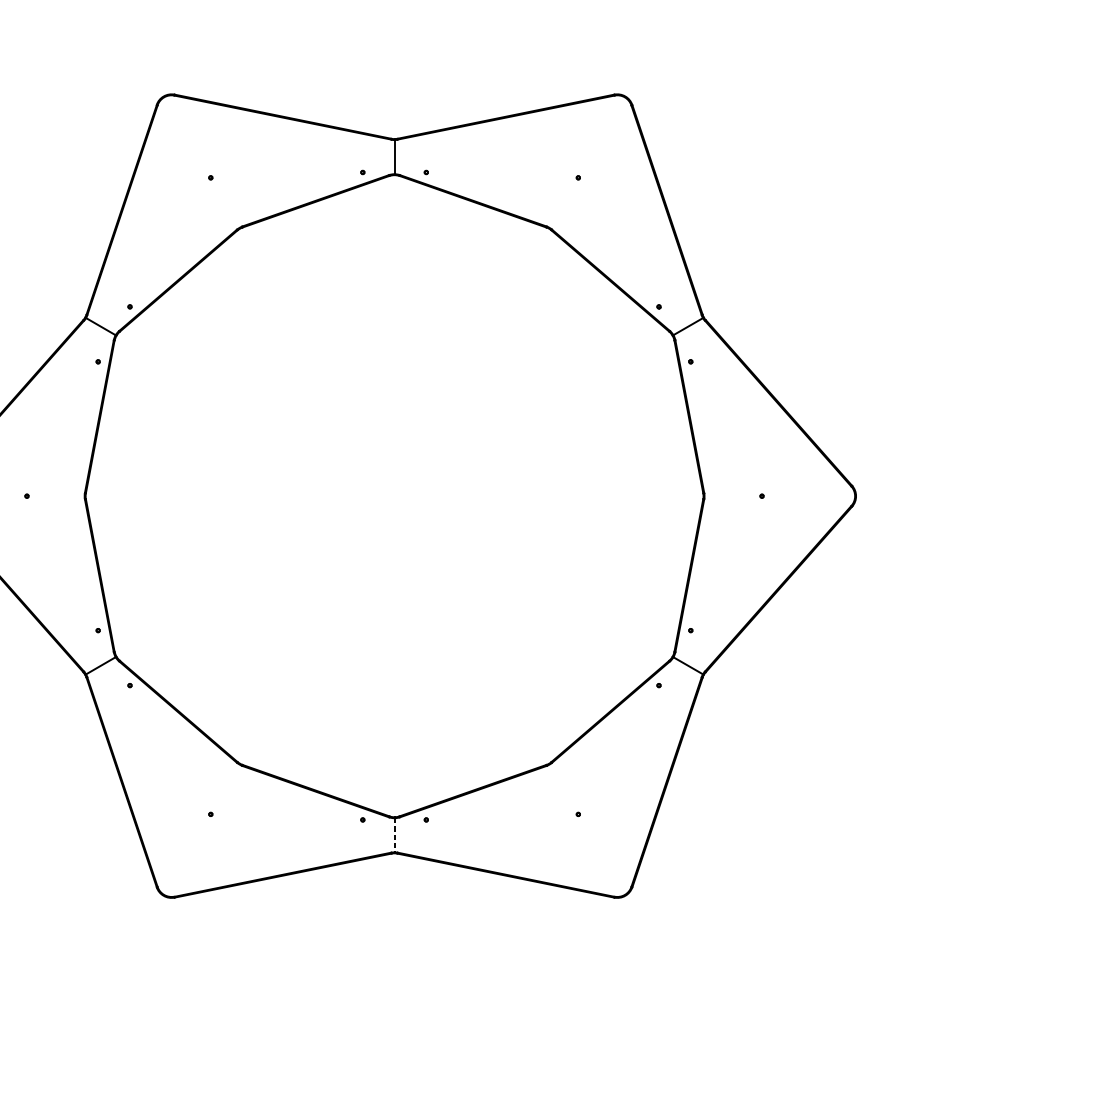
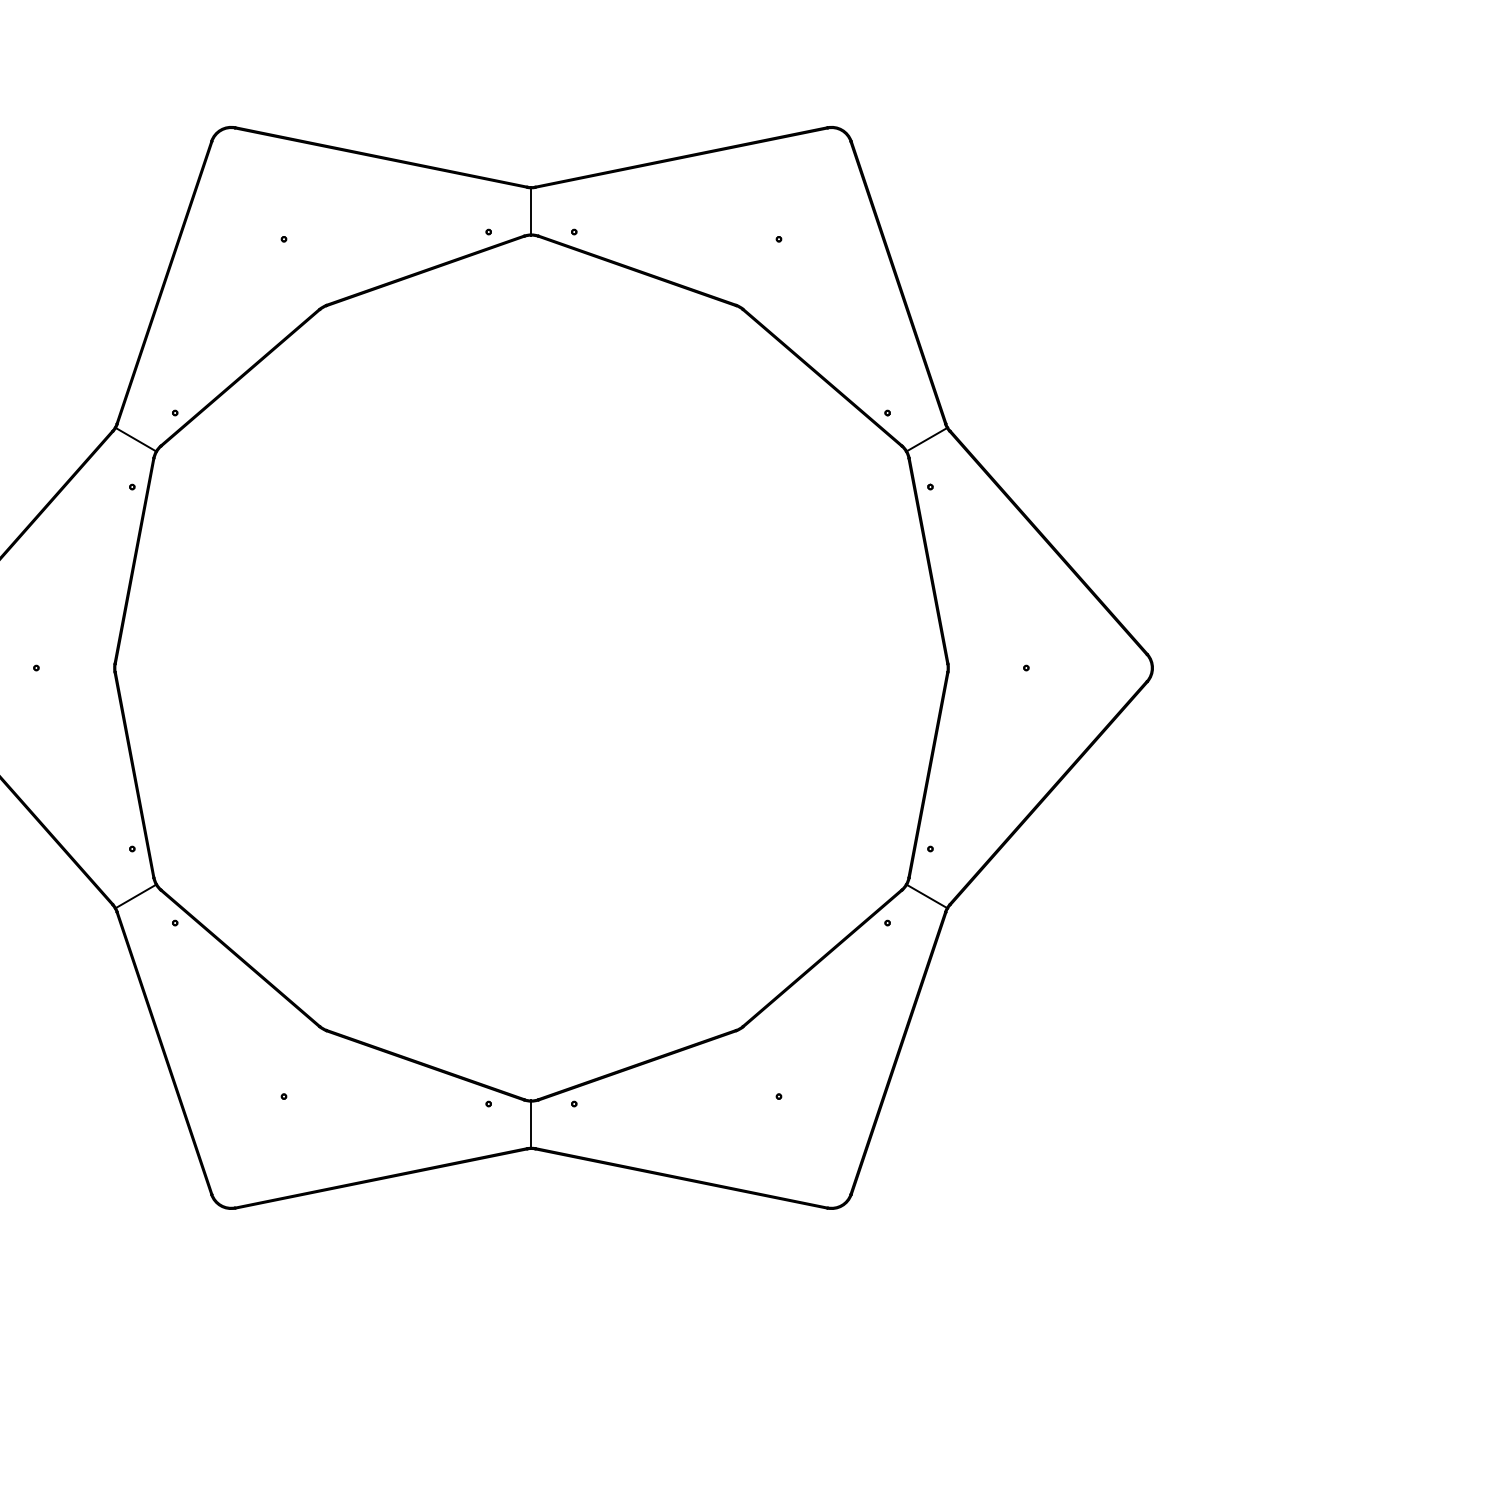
line: (394, 835) -> (531, 1125), dashed -> solid

